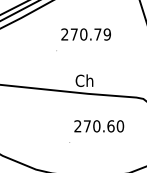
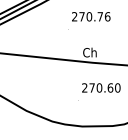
text: (107, 34) -> (107, 16), 270.79 -> 270.76

